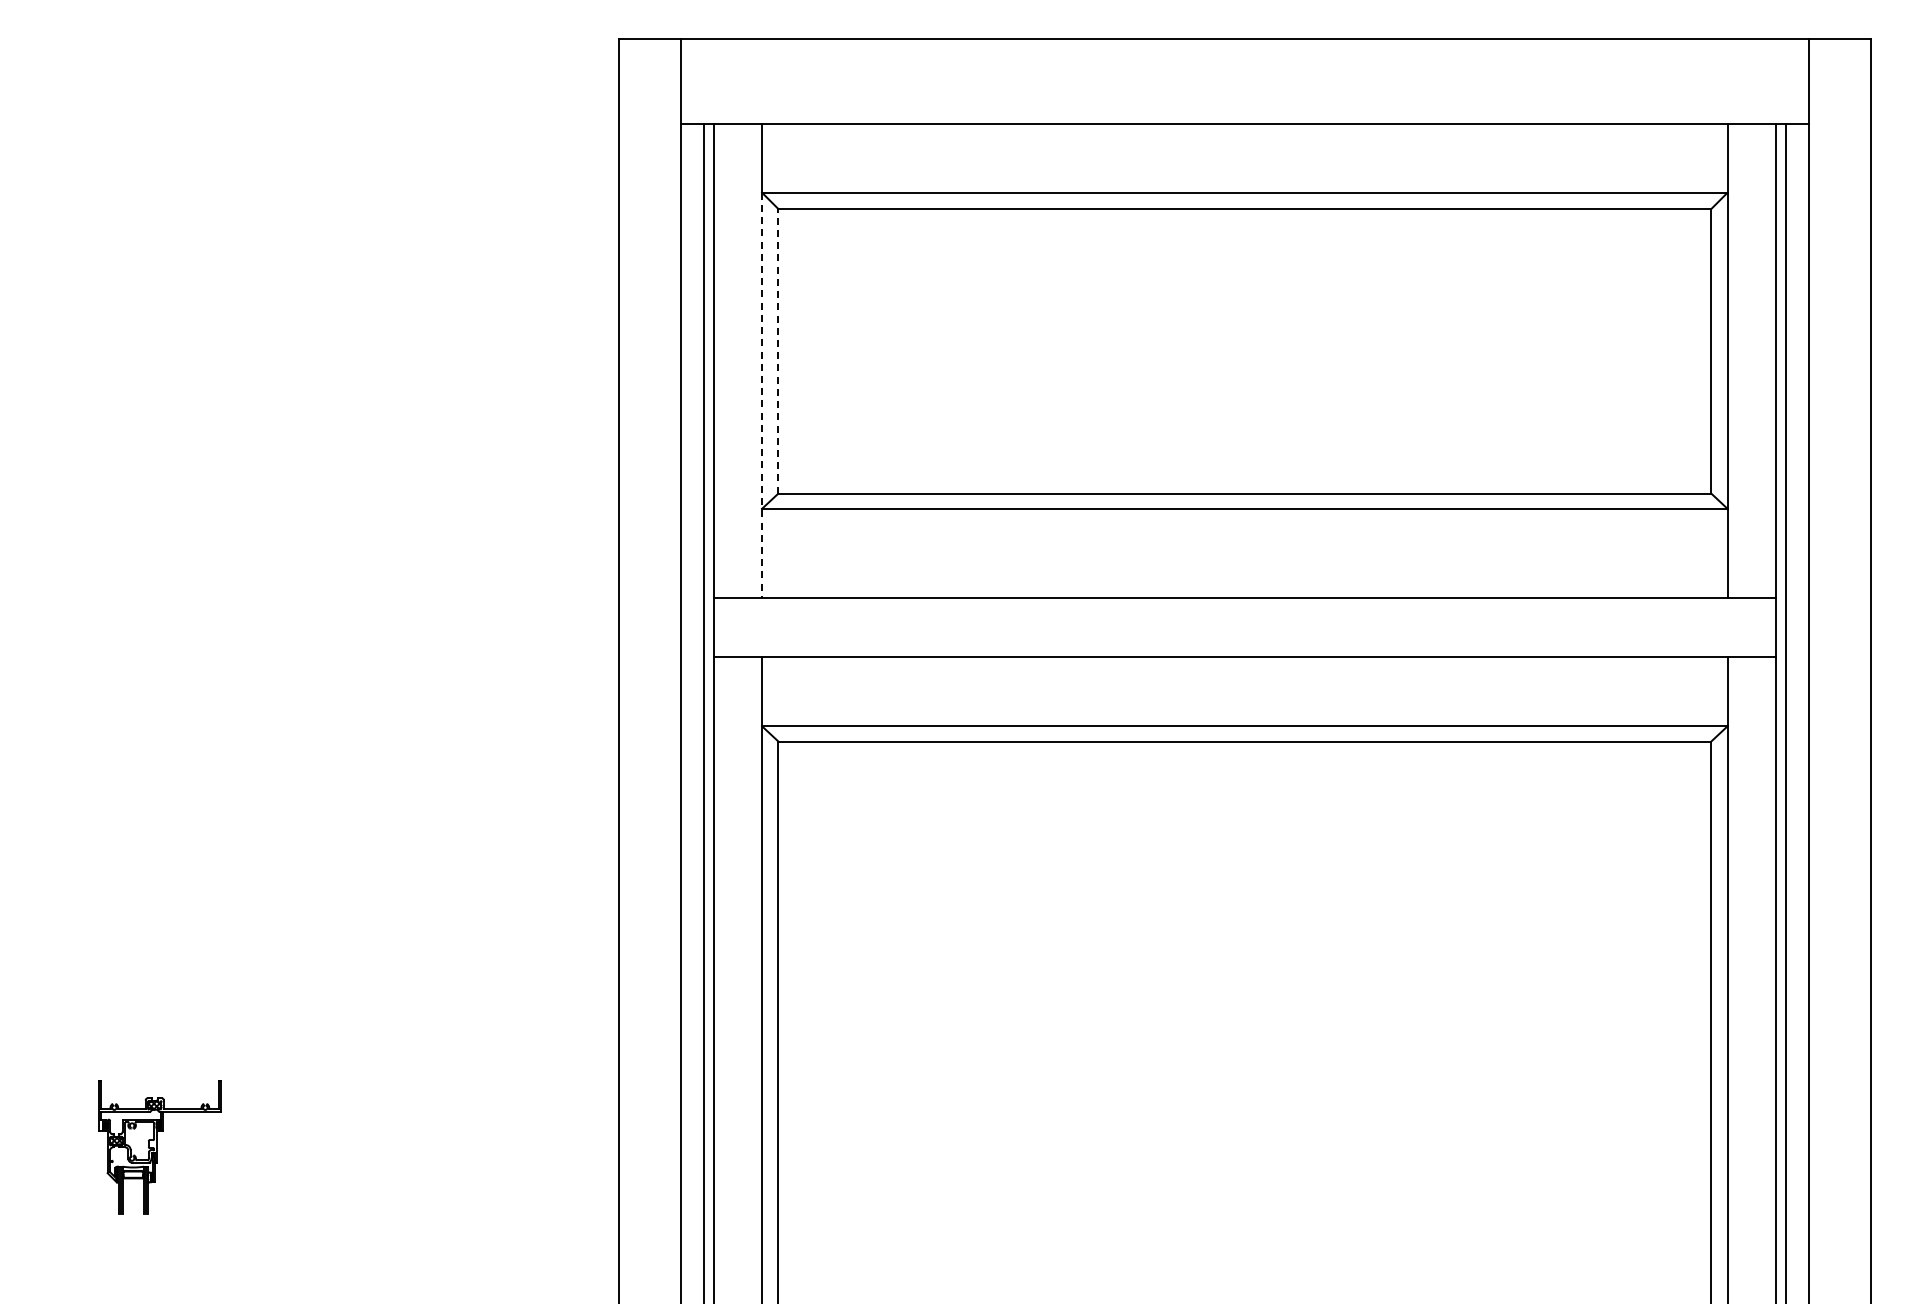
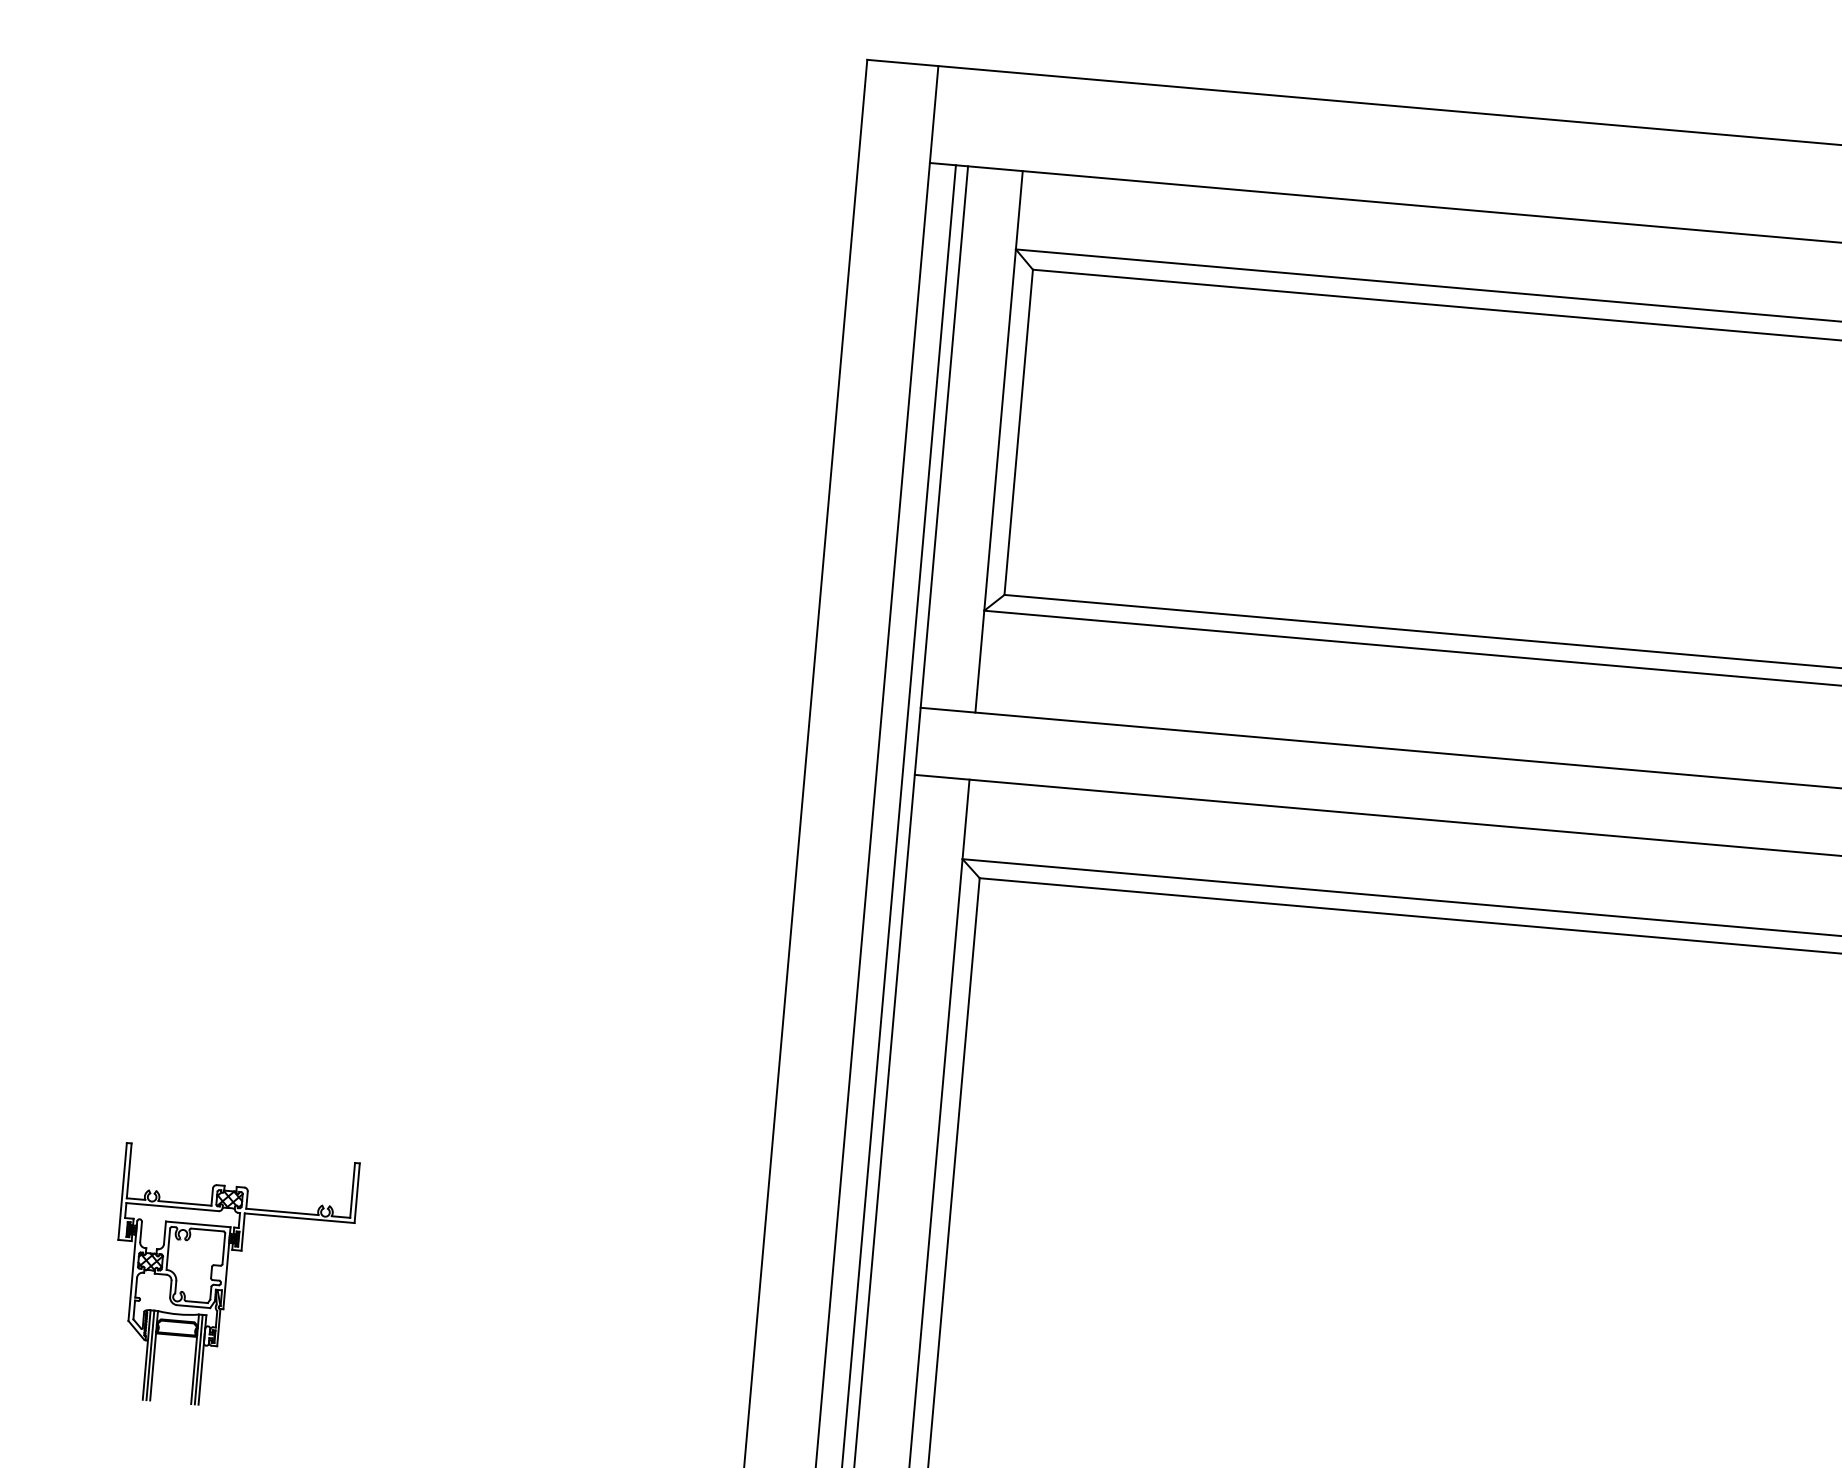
line: (778, 350) -> (1018, 431), dashed -> solid
line: (762, 395) -> (996, 481), dashed -> solid
part: (159, 1146) -> (231, 1279), size x1.67

